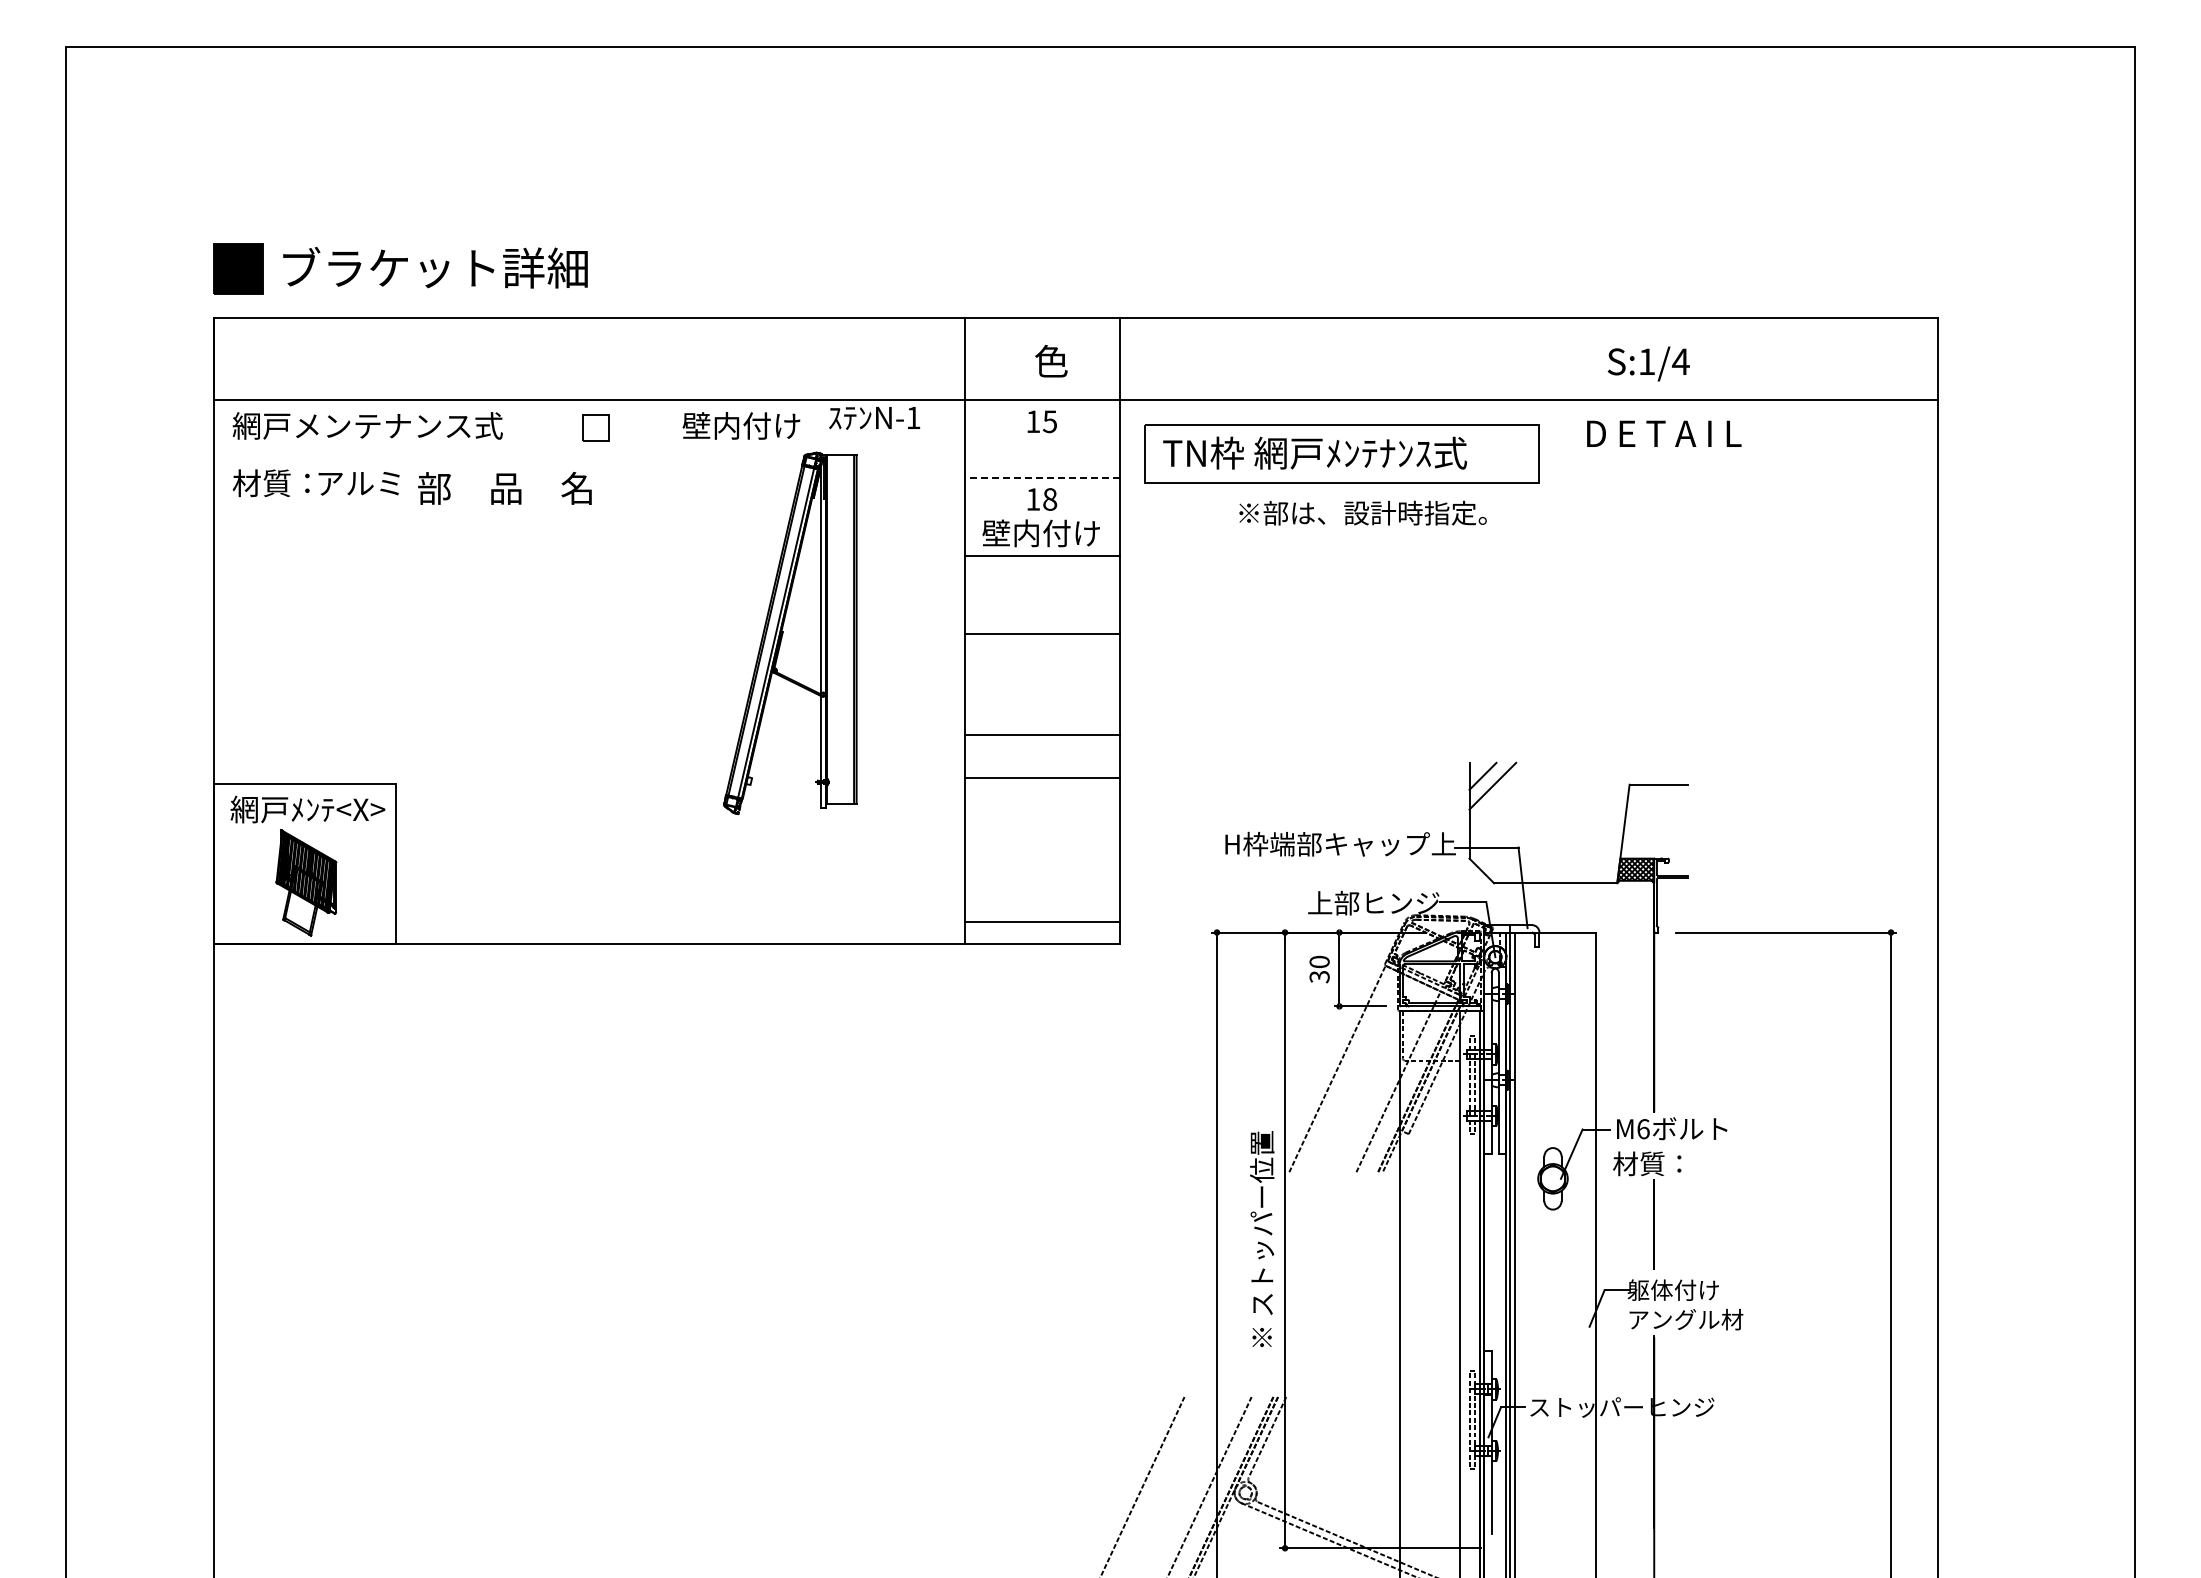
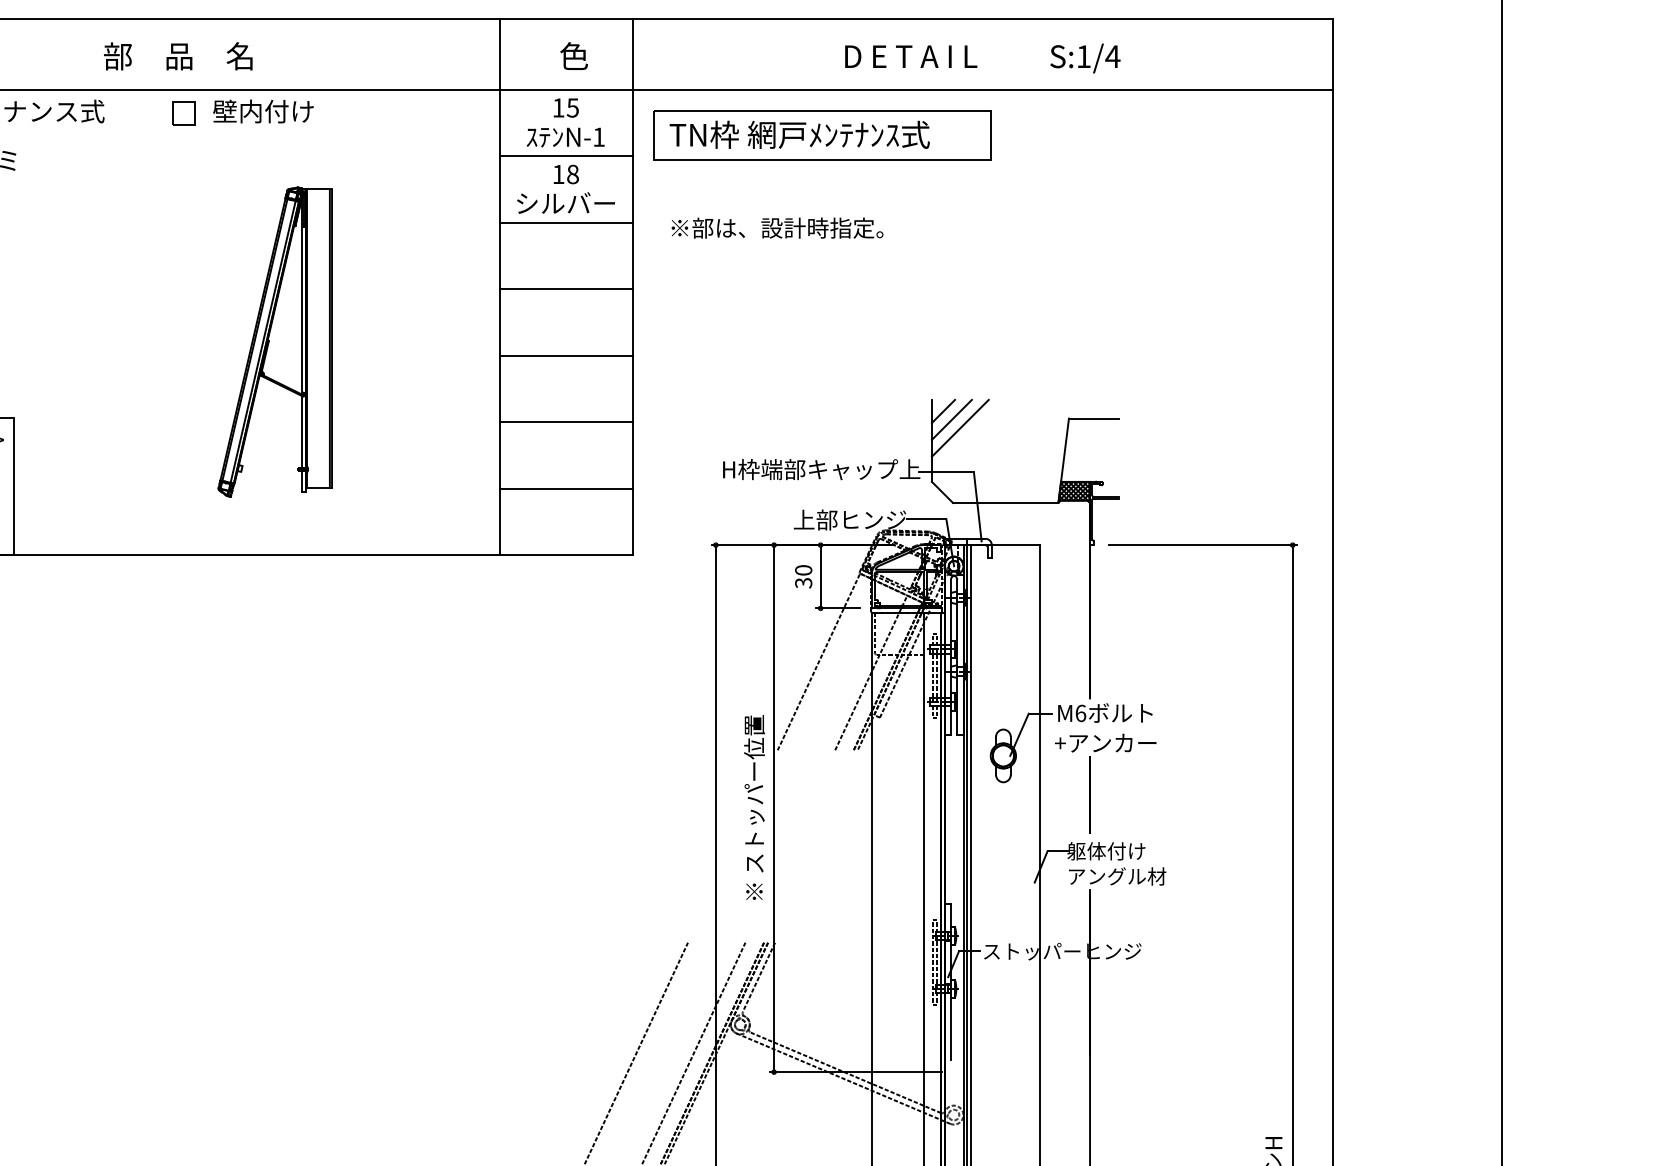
text: (874, 418) -> (565, 137), moved
text: (741, 425) -> (263, 111), moved
text: (1664, 433) -> (911, 56), moved
line: (1042, 478) -> (566, 156), dashed -> solid
text: (504, 488) -> (177, 56), moved
text: (1362, 512) -> (777, 227), moved
text: (1040, 533) -> (564, 203), 壁内付け -> シルバー
part: (790, 632) -> (275, 341), moved
line: (1042, 735) -> (566, 422), moved
line: (1042, 778) -> (566, 355), moved
line: (1502, 795) -> (960, 427), added
line: (1042, 921) -> (566, 488), moved
text: (1672, 1163) -> (1105, 742), 材質： -> +アンカー

